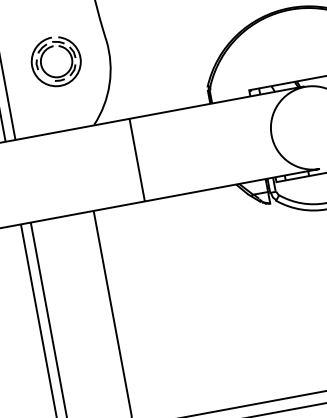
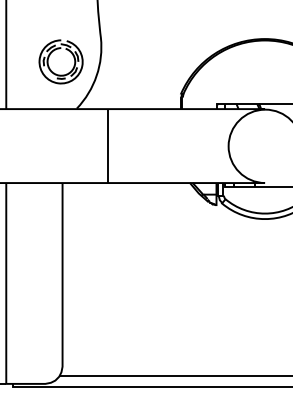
part: (46, 51) -> (54, 51), moved

